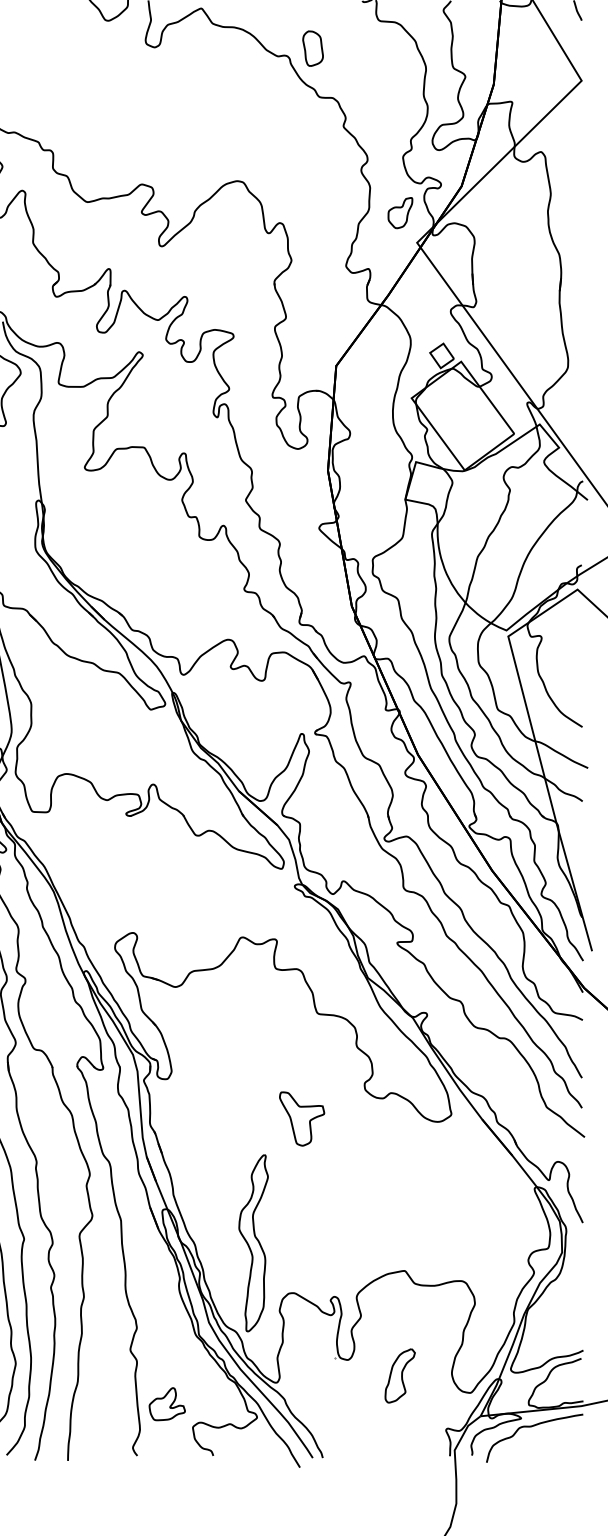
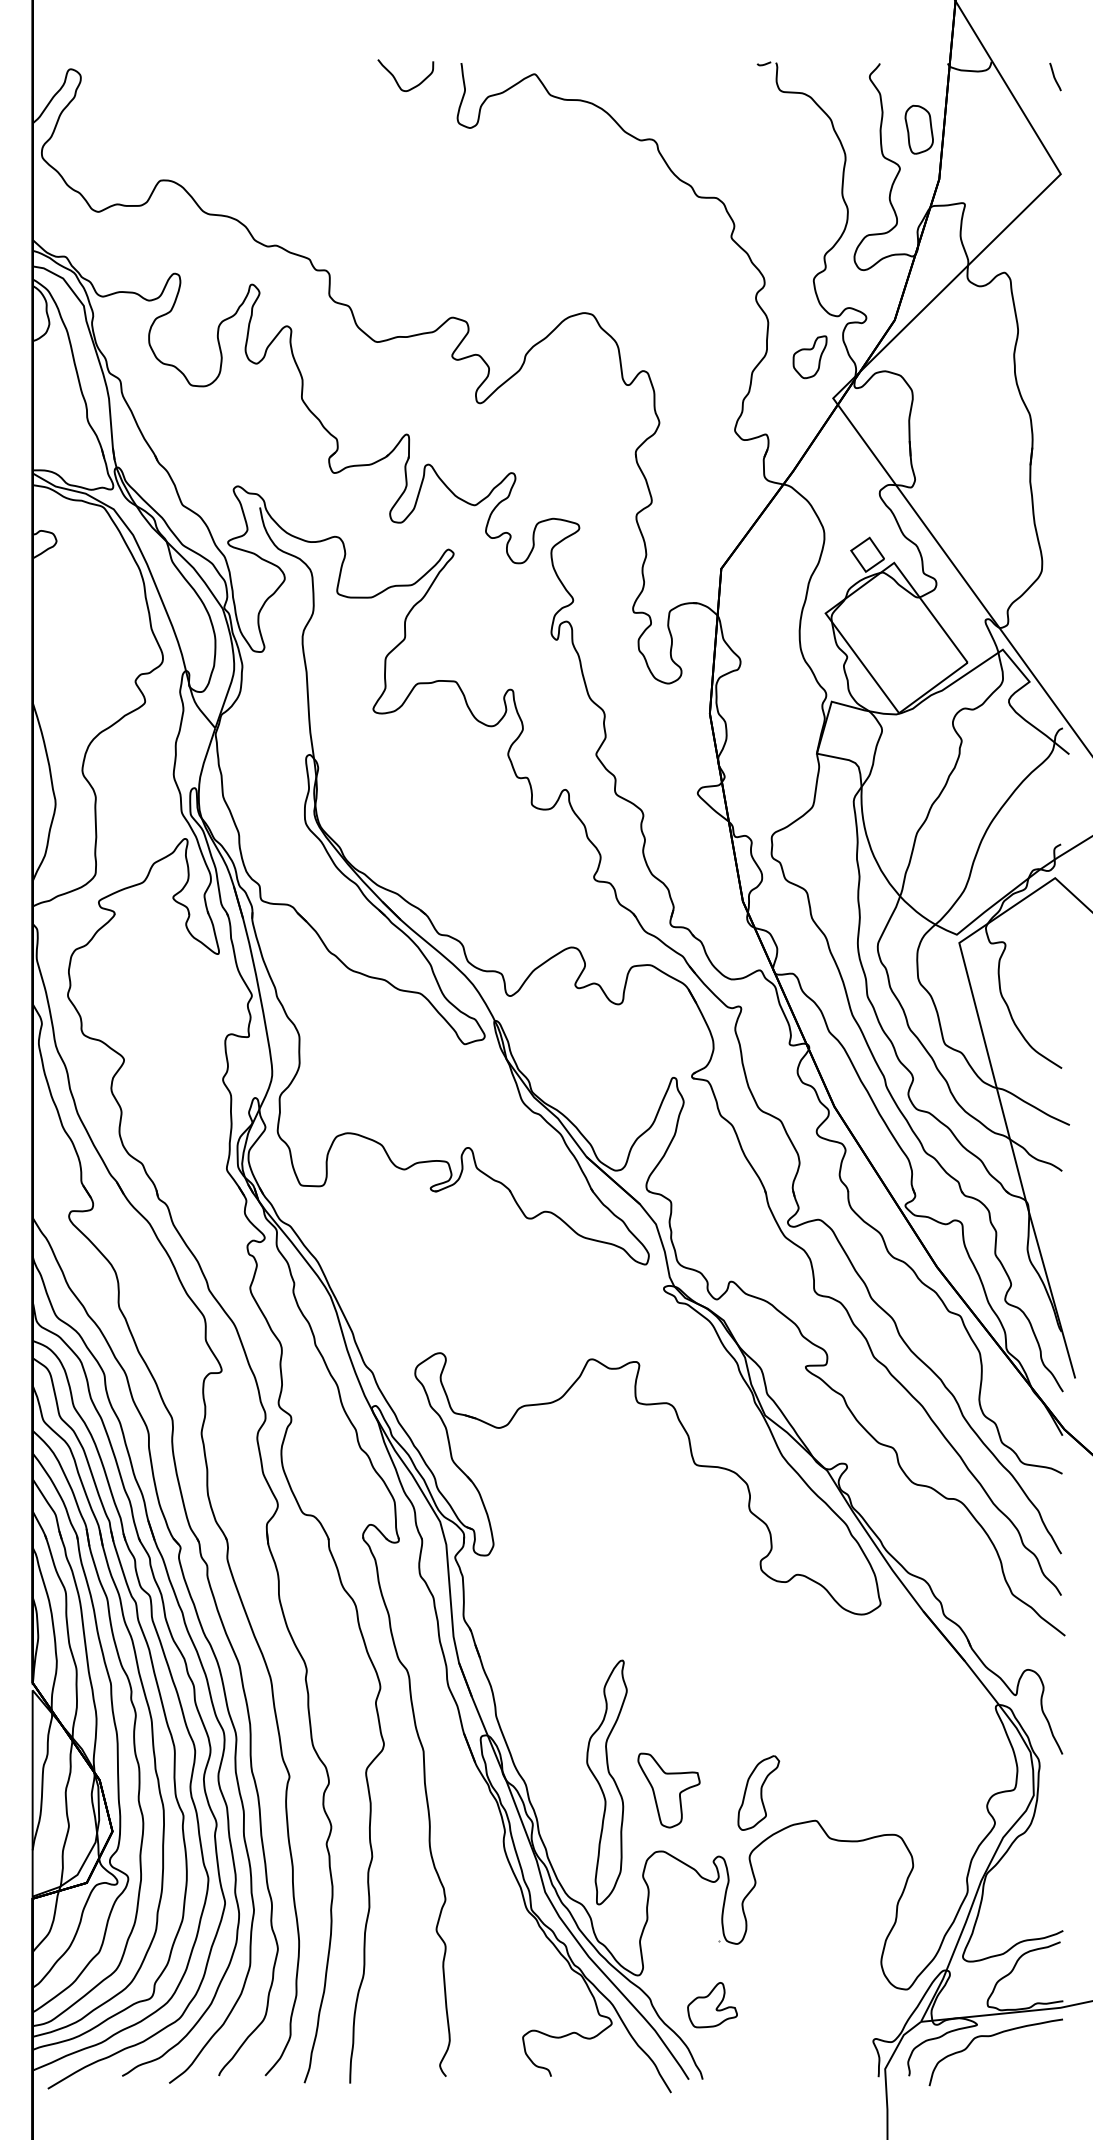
part: (312, 48) -> (918, 129), moved
part: (301, 1118) -> (668, 1790), moved
part: (400, 1375) -> (758, 1792), moved
part: (167, 1404) -> (712, 2005), moved

